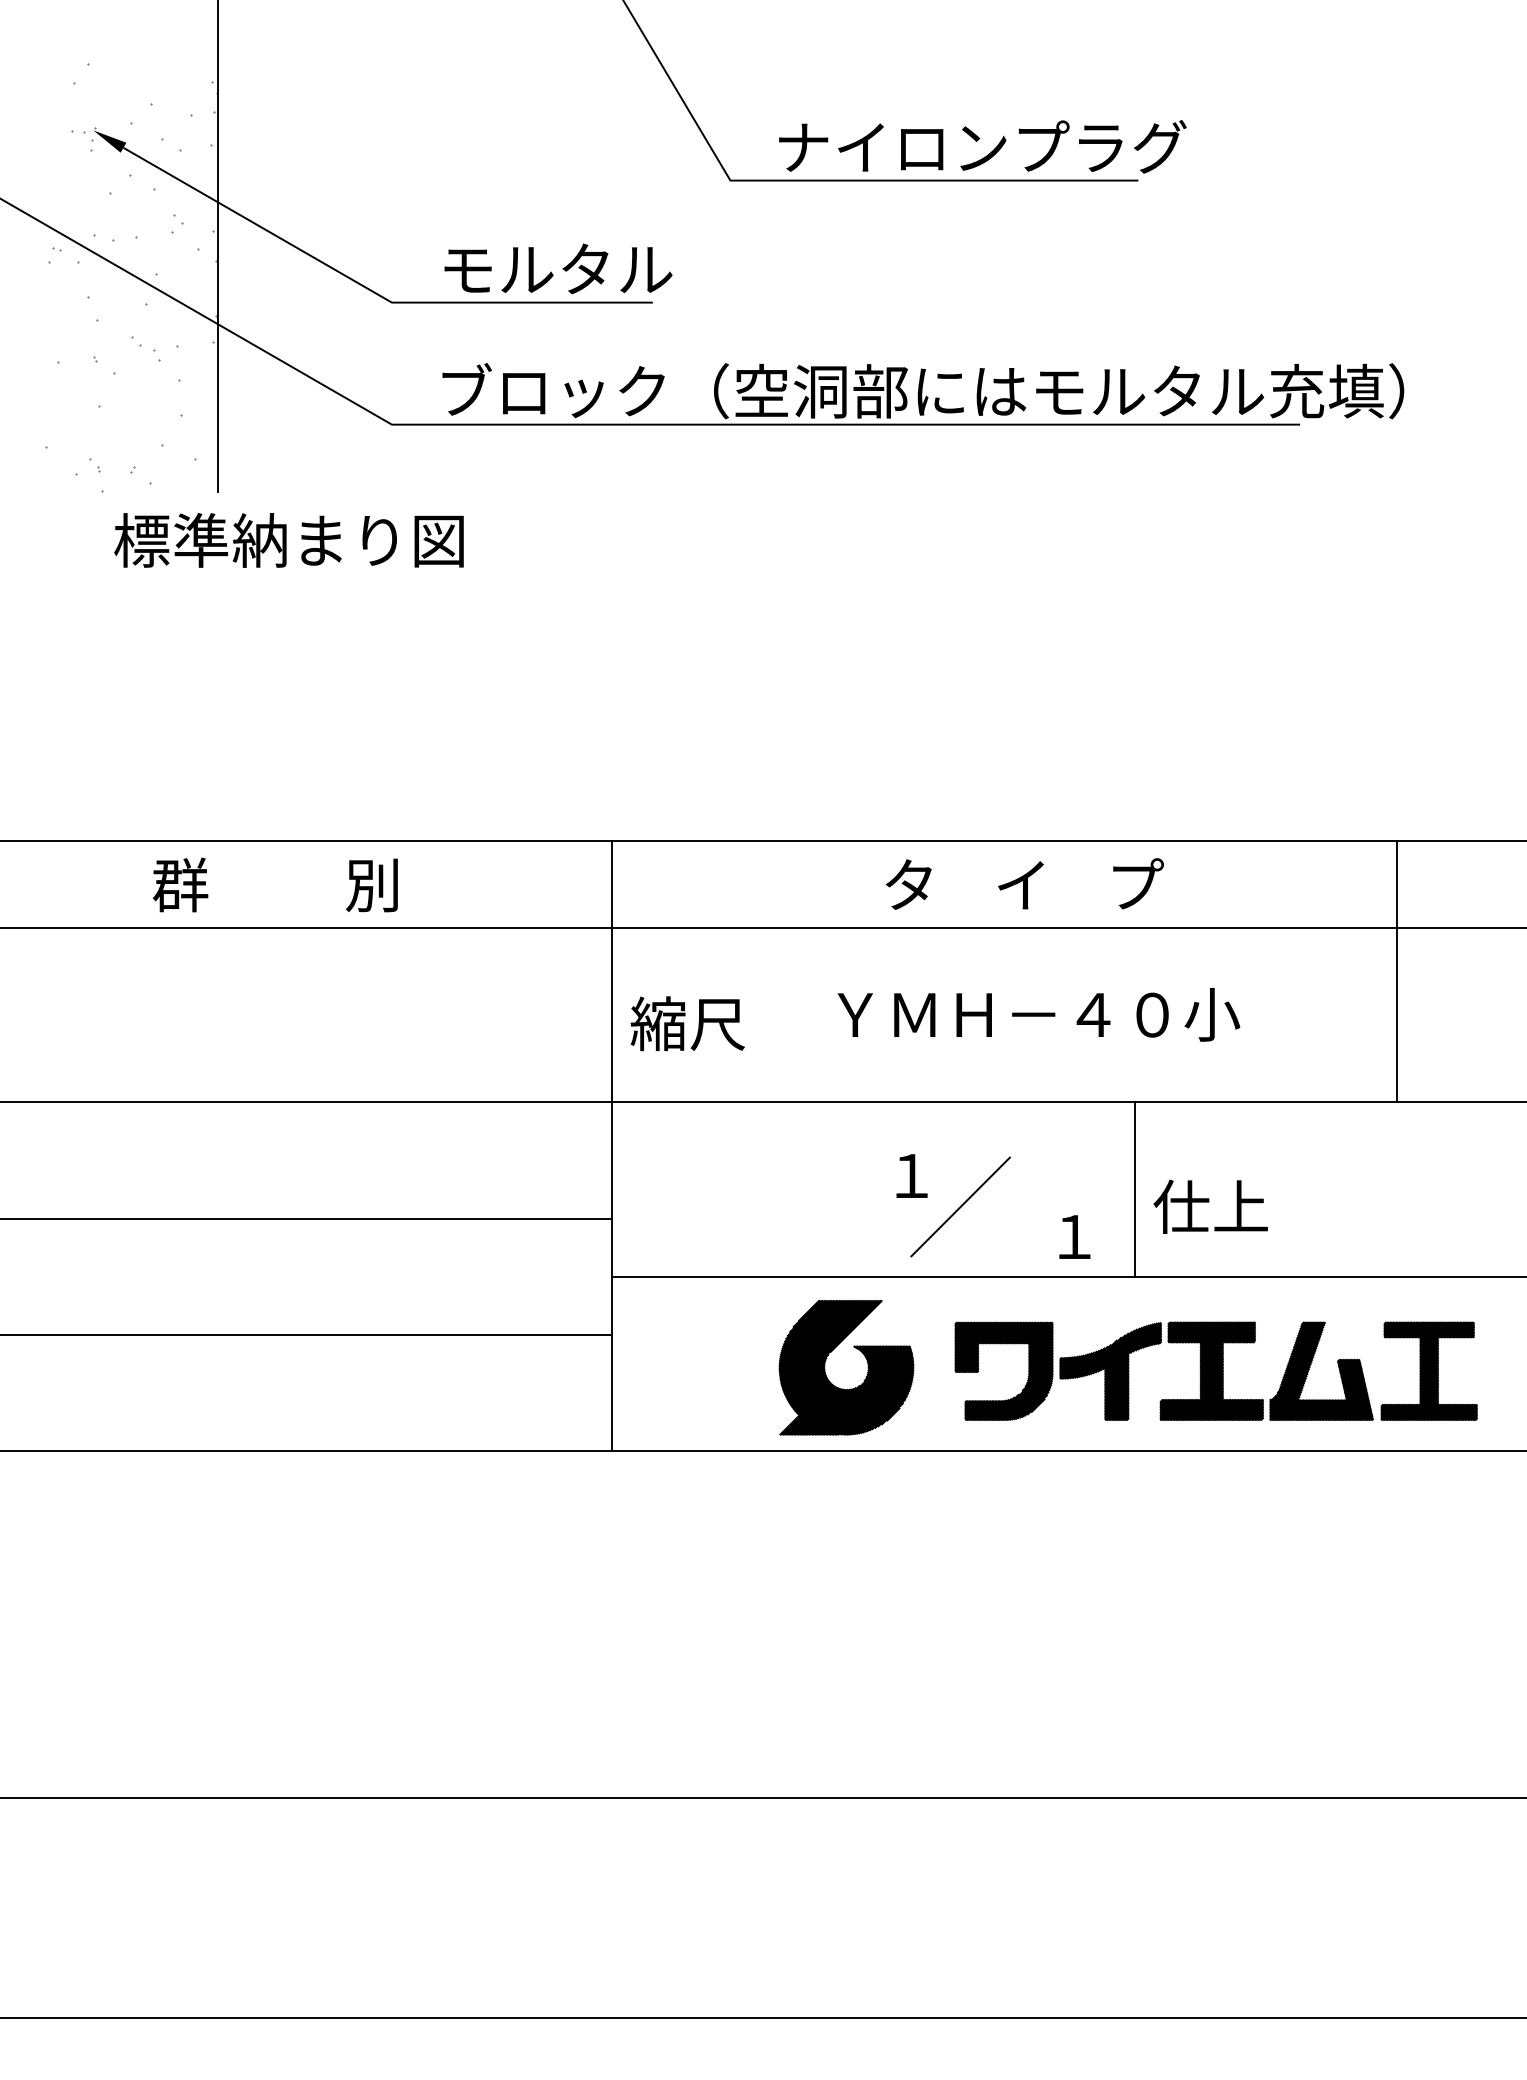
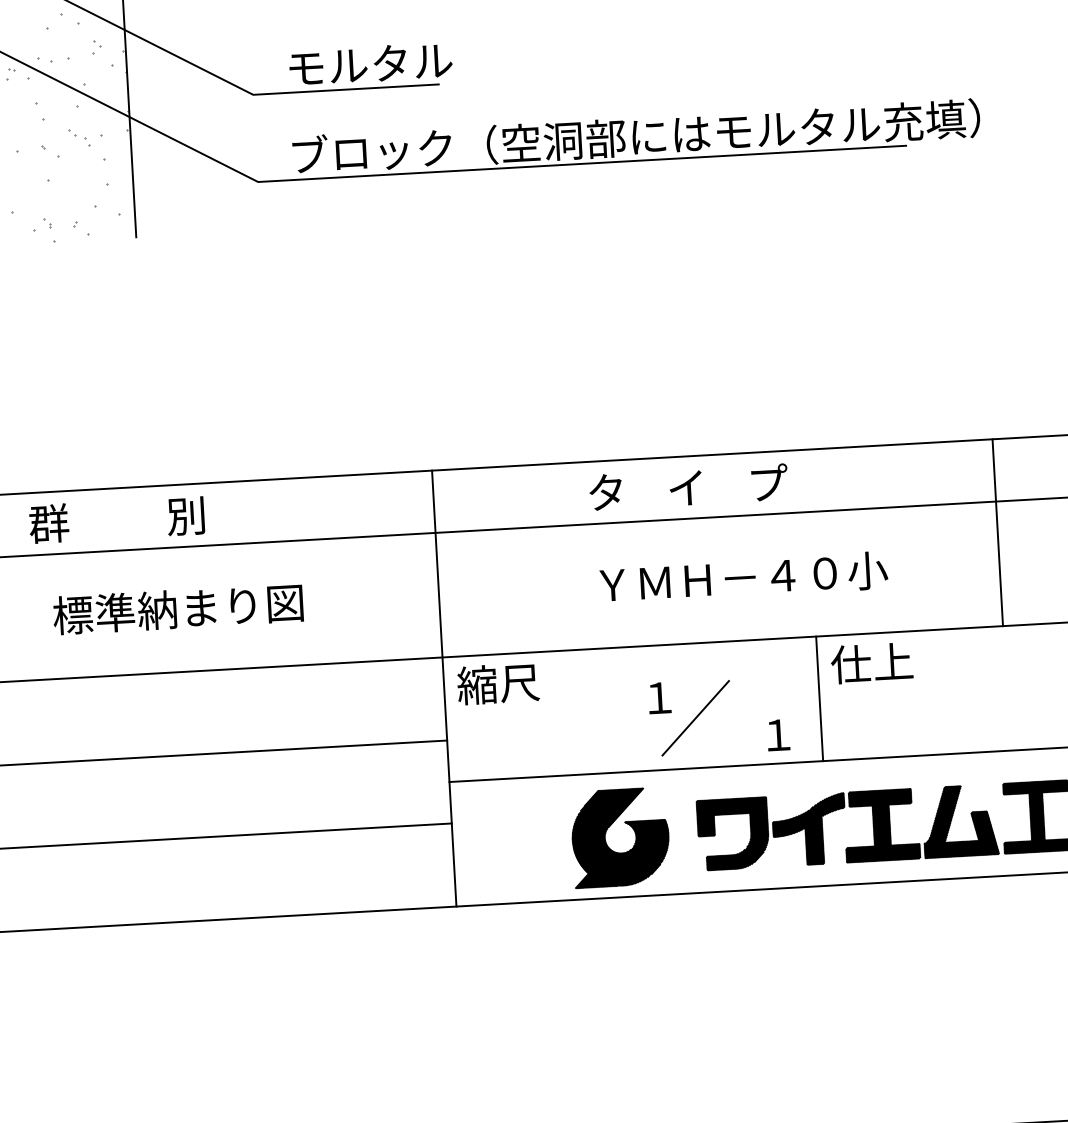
text: (288, 540) -> (177, 609), moved
text: (1024, 883) -> (688, 486), moved
text: (275, 884) -> (116, 519), moved
text: (687, 1023) -> (498, 683), moved
text: (1210, 1206) -> (871, 662), moved

